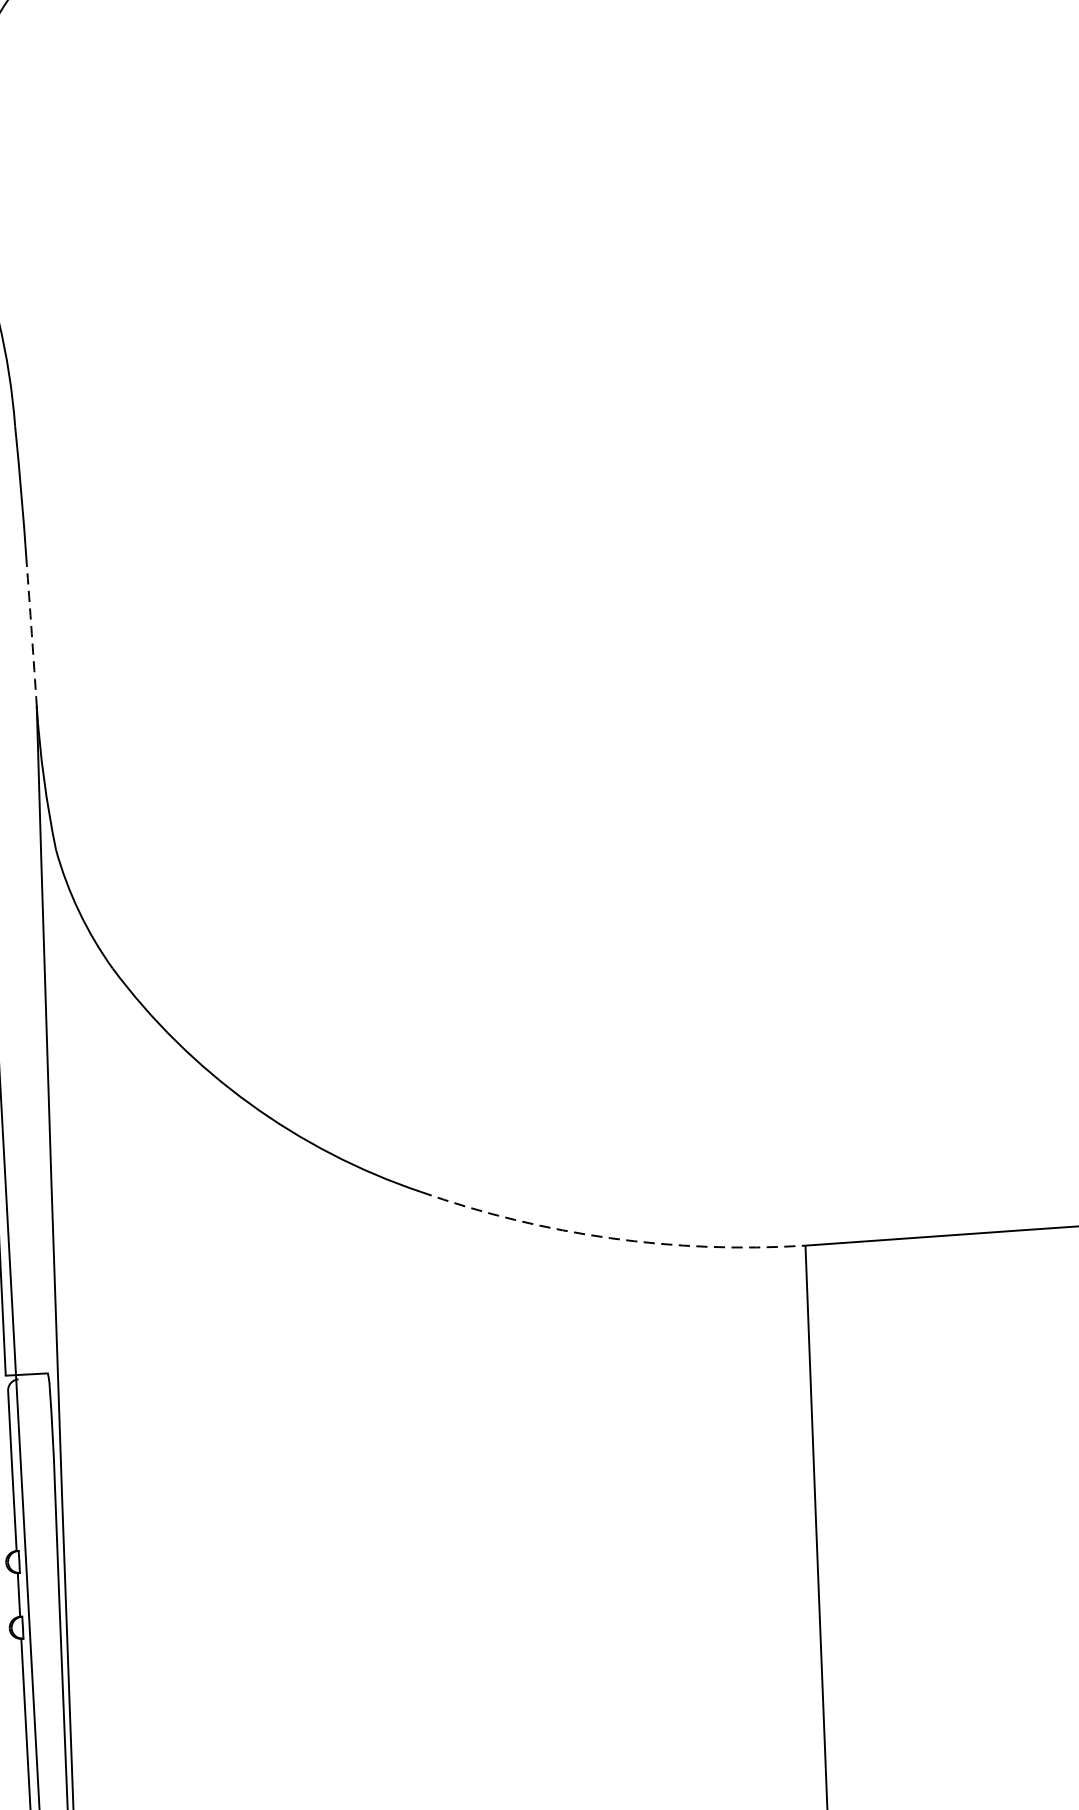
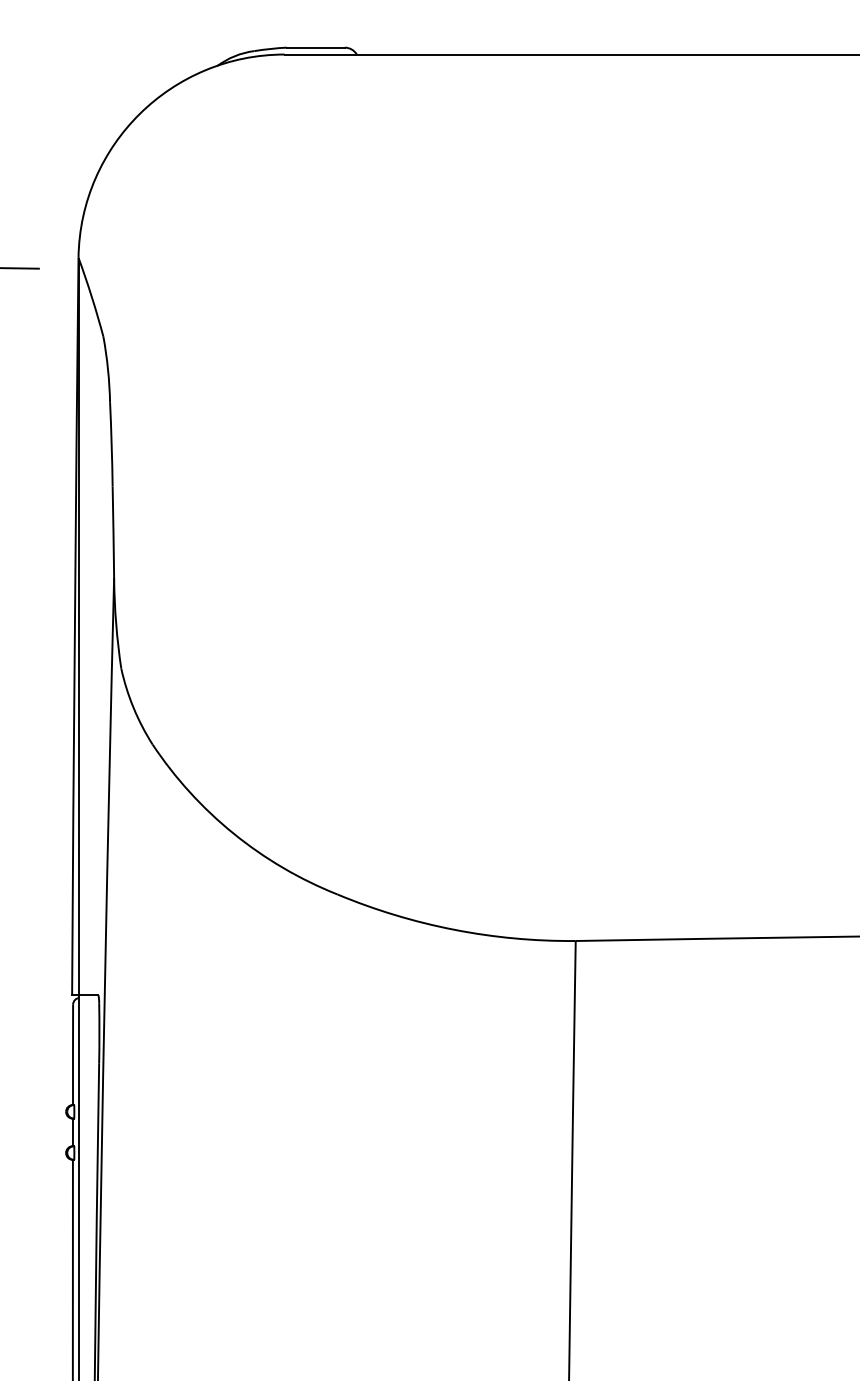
arc: (31, 633) -> (113, 532), dashed -> solid
arc: (610, 1237) -> (454, 929), dashed -> solid

